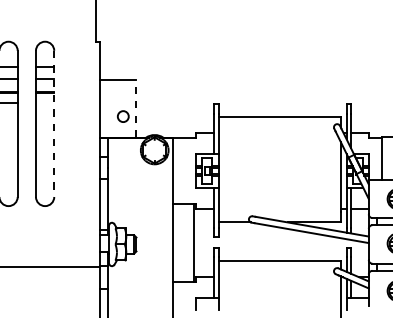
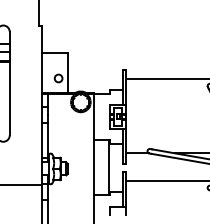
line: (136, 108) -> (67, 72), dashed -> solid
line: (54, 124) -> (9, 84), dashed -> solid

